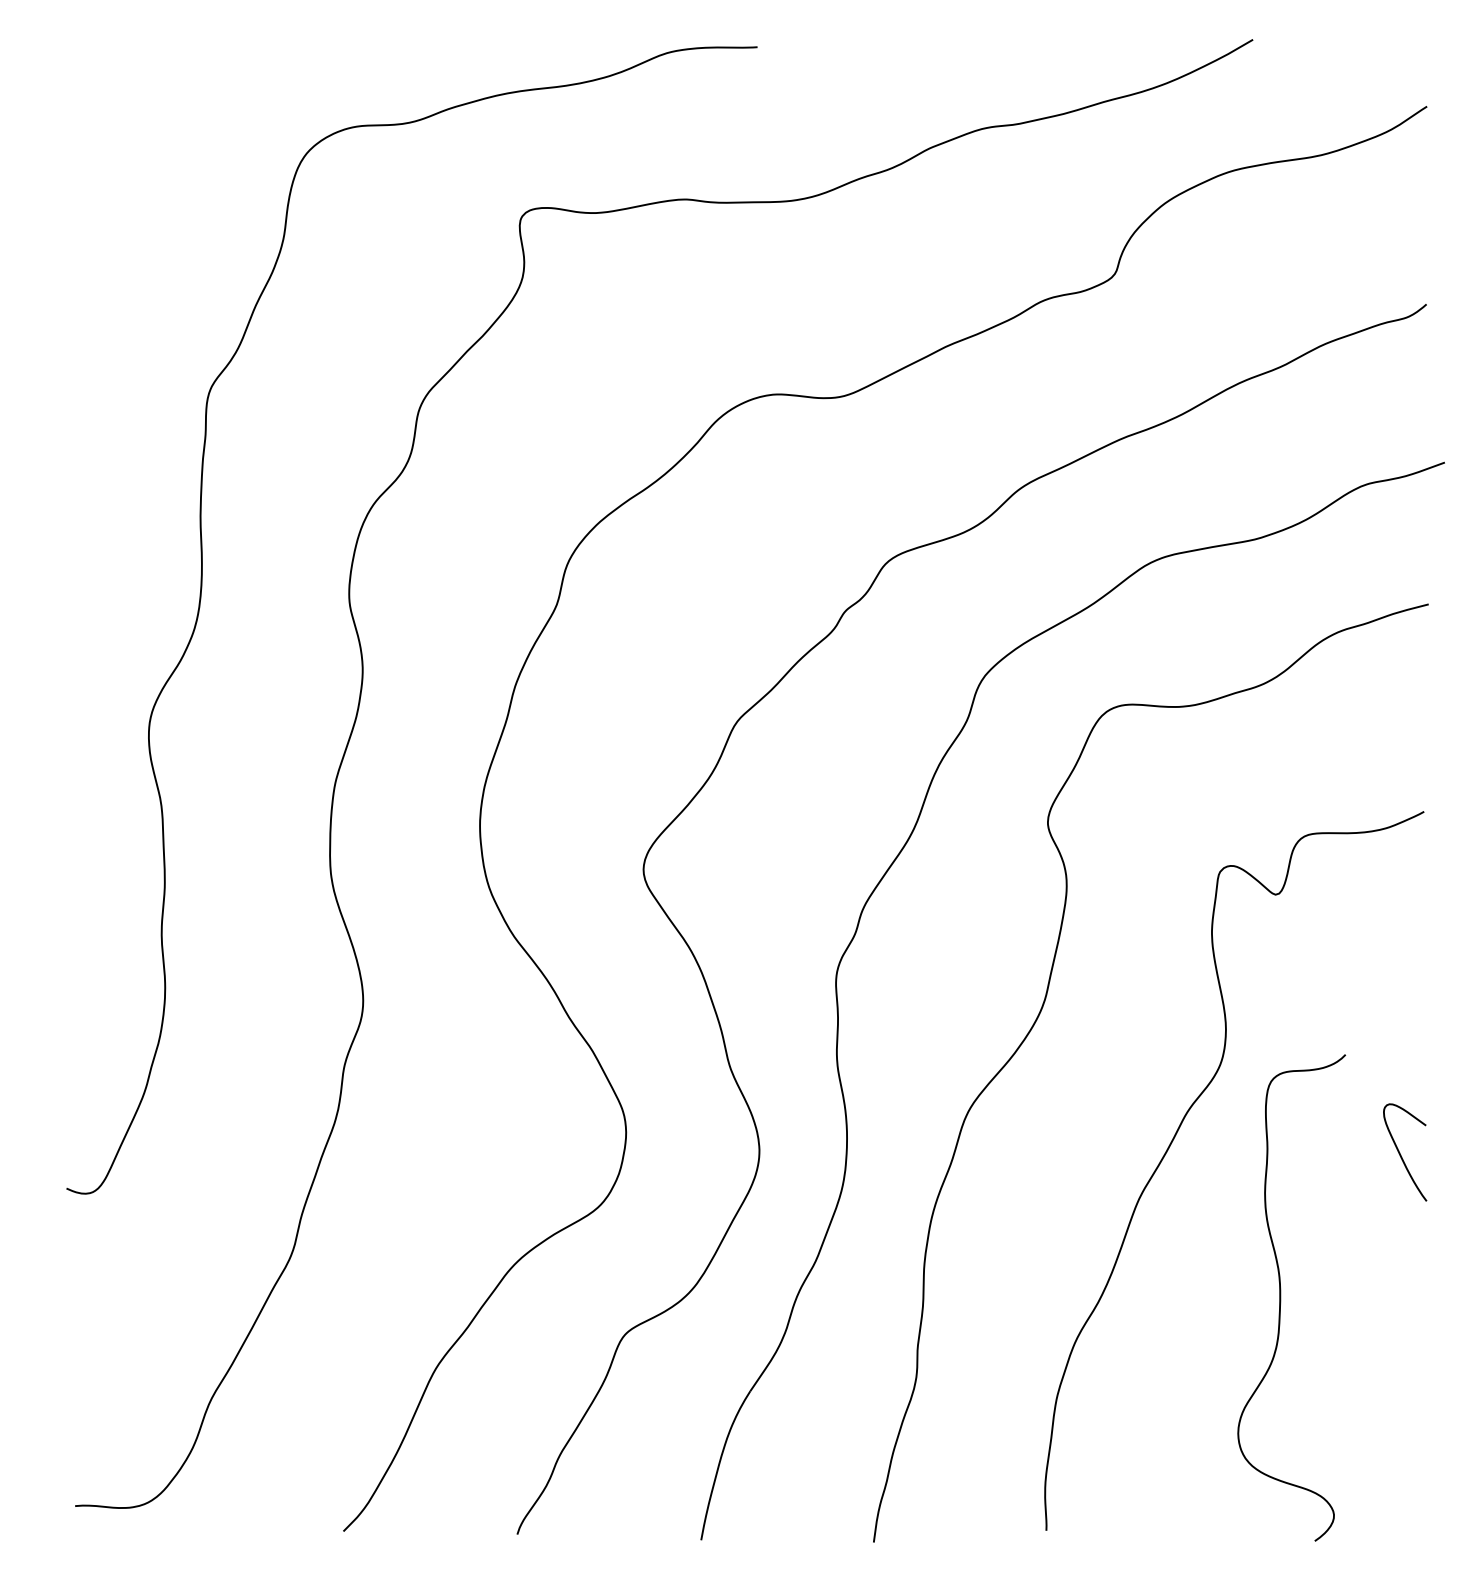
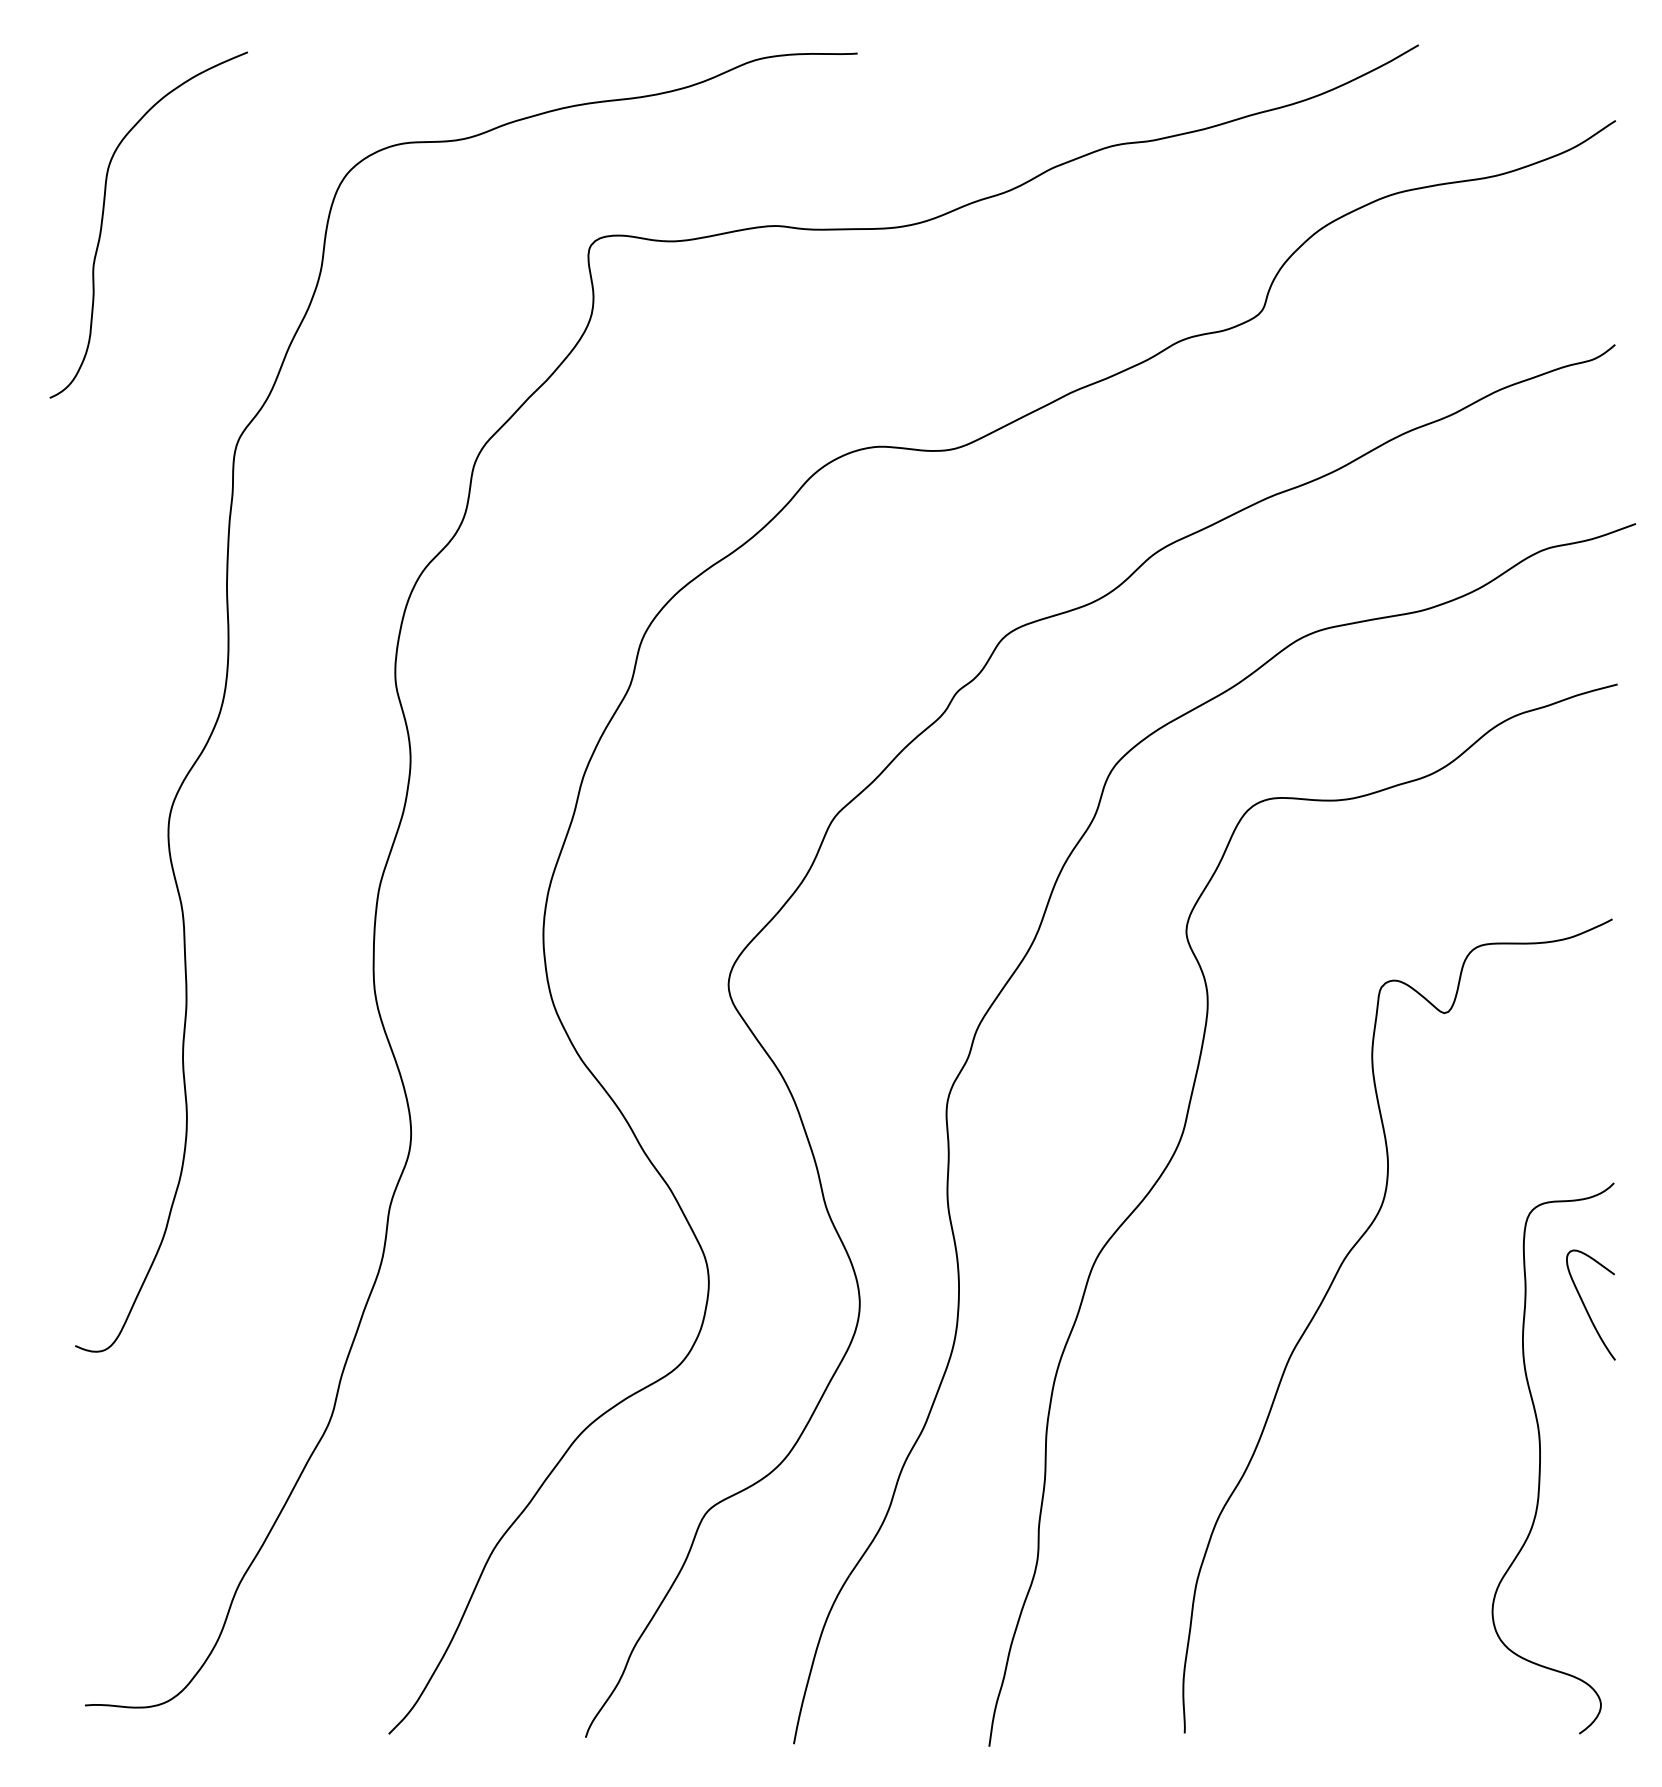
curve: (91, 195) -> (103, 221), added
curve: (1281, 1297) -> (1541, 1457), moved

